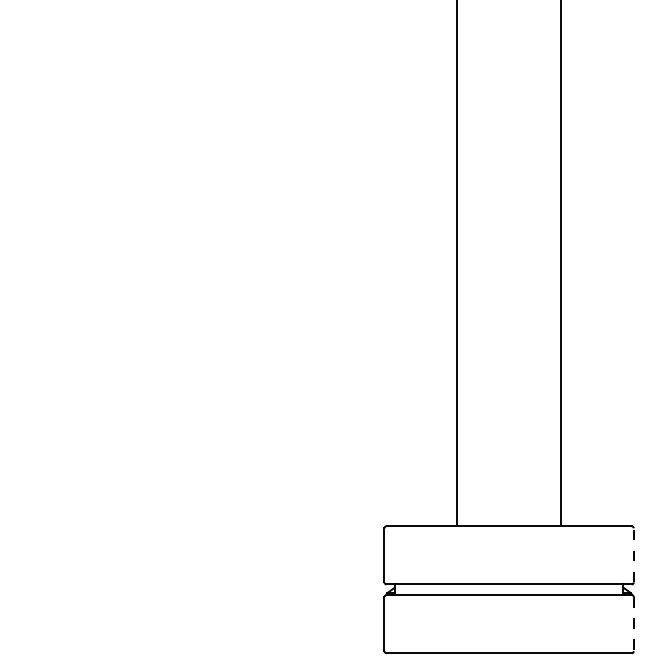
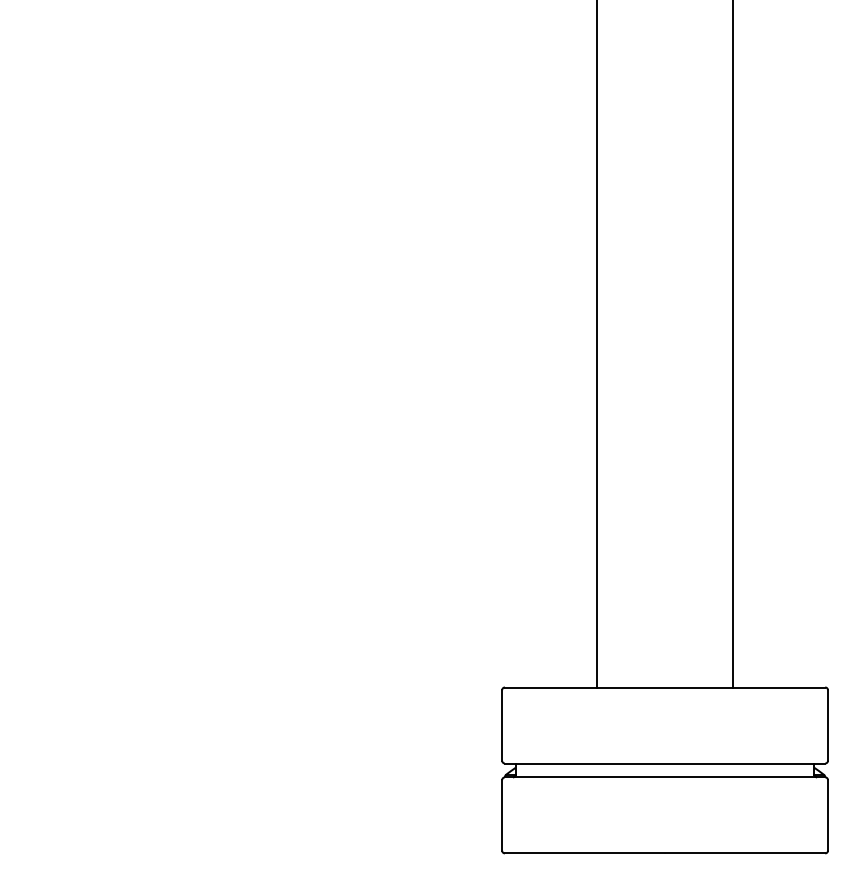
line: (633, 554) -> (827, 724), dashed -> solid
line: (633, 624) -> (827, 815), dashed -> solid

